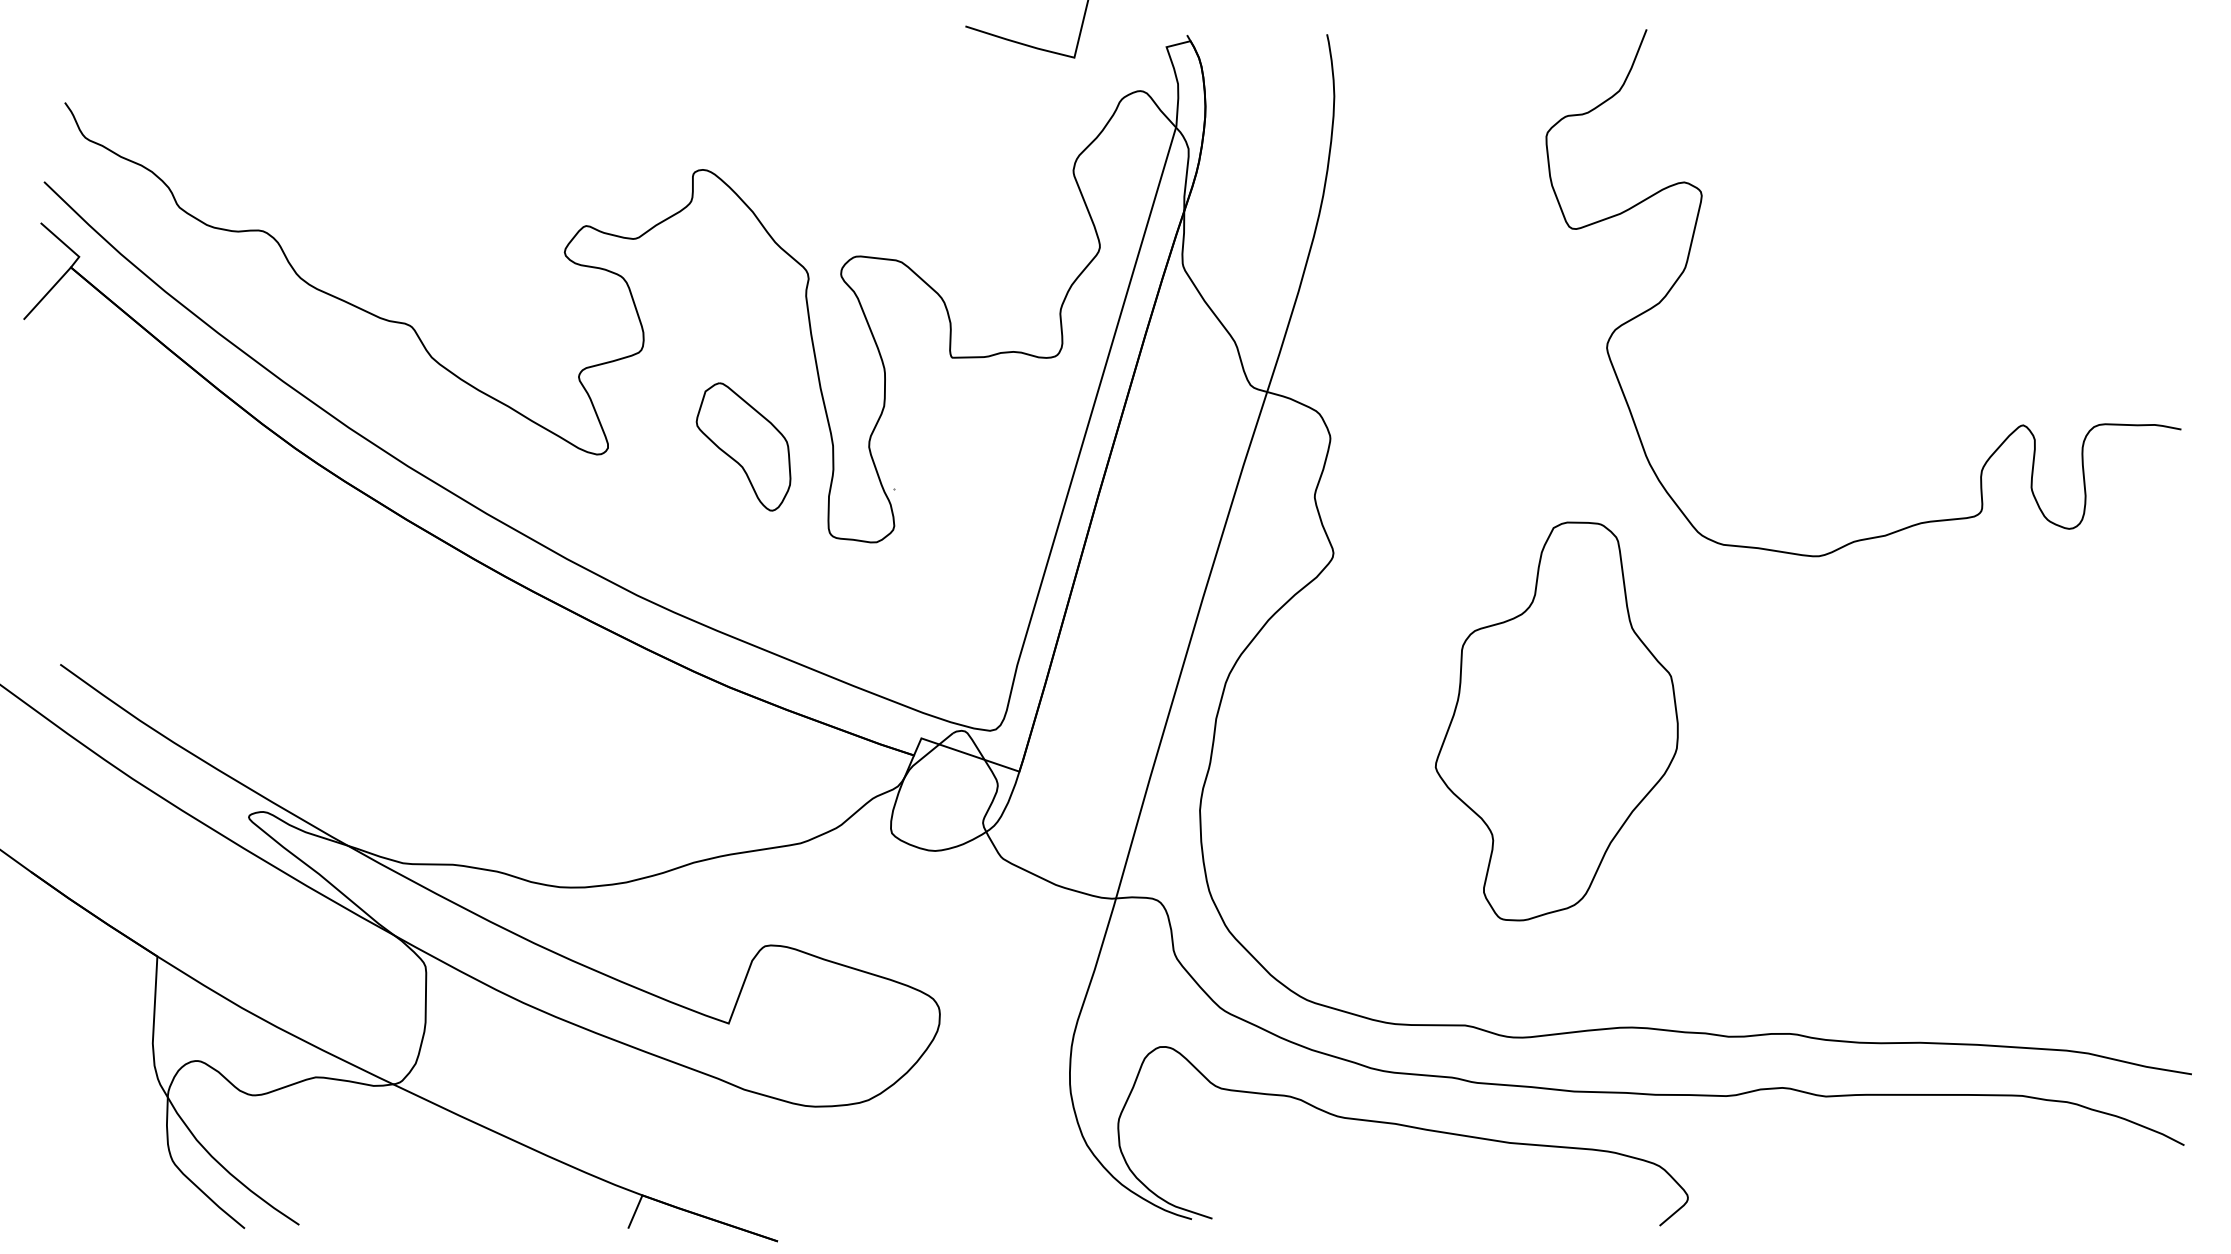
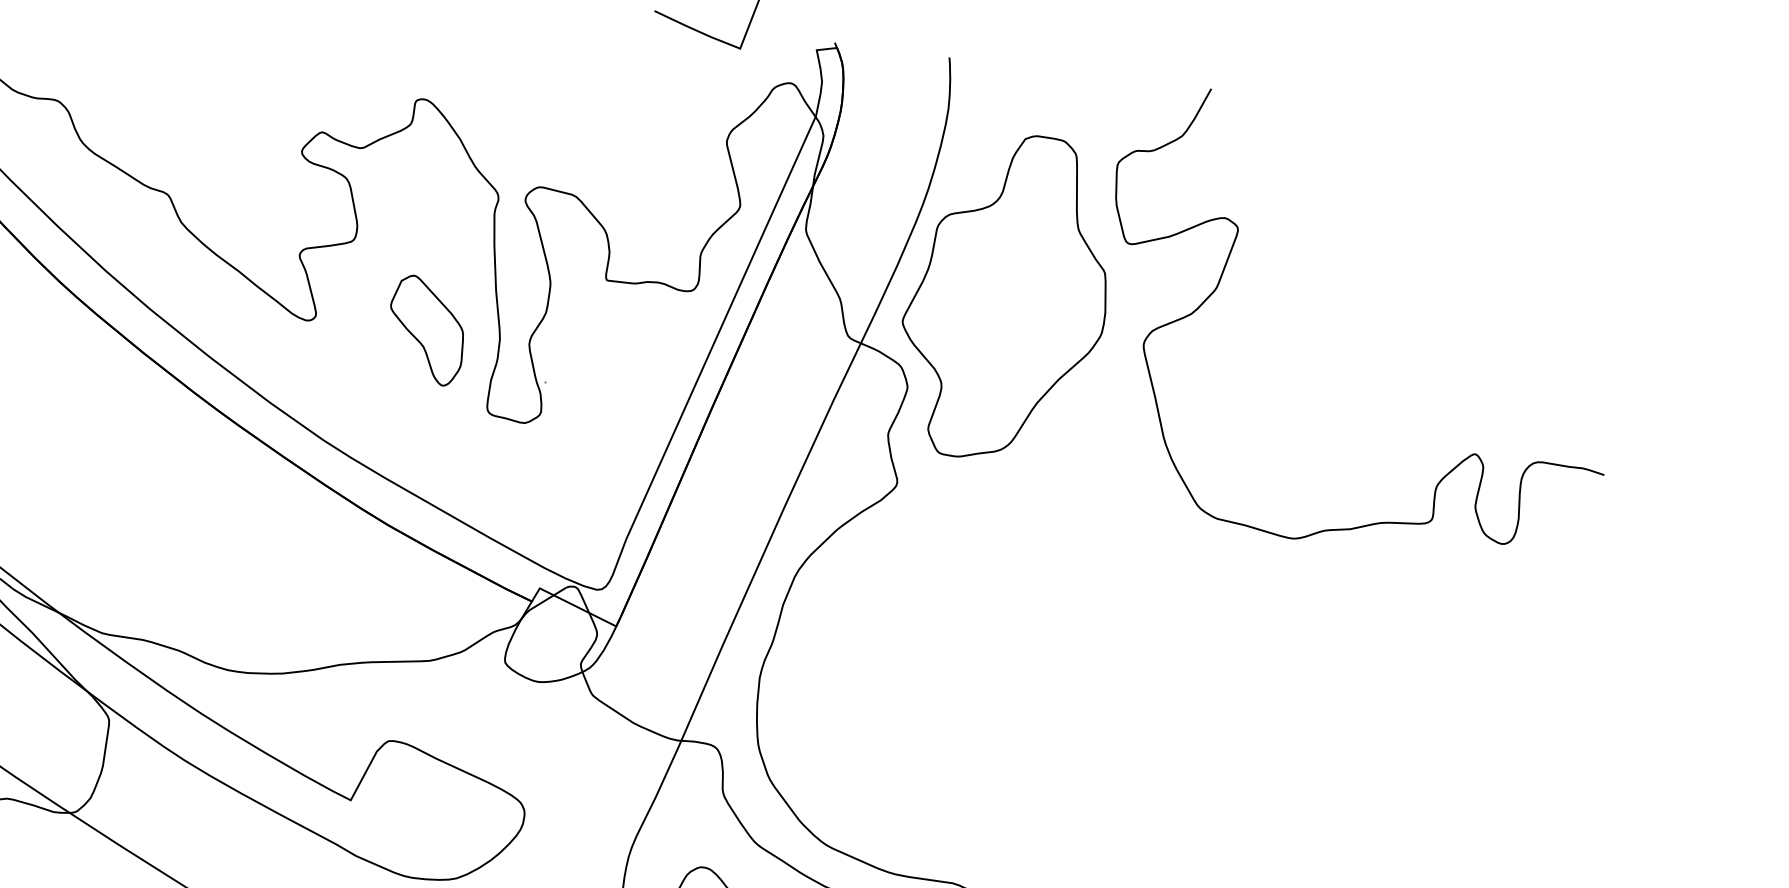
part: (1556, 721) -> (1006, 297), moved

